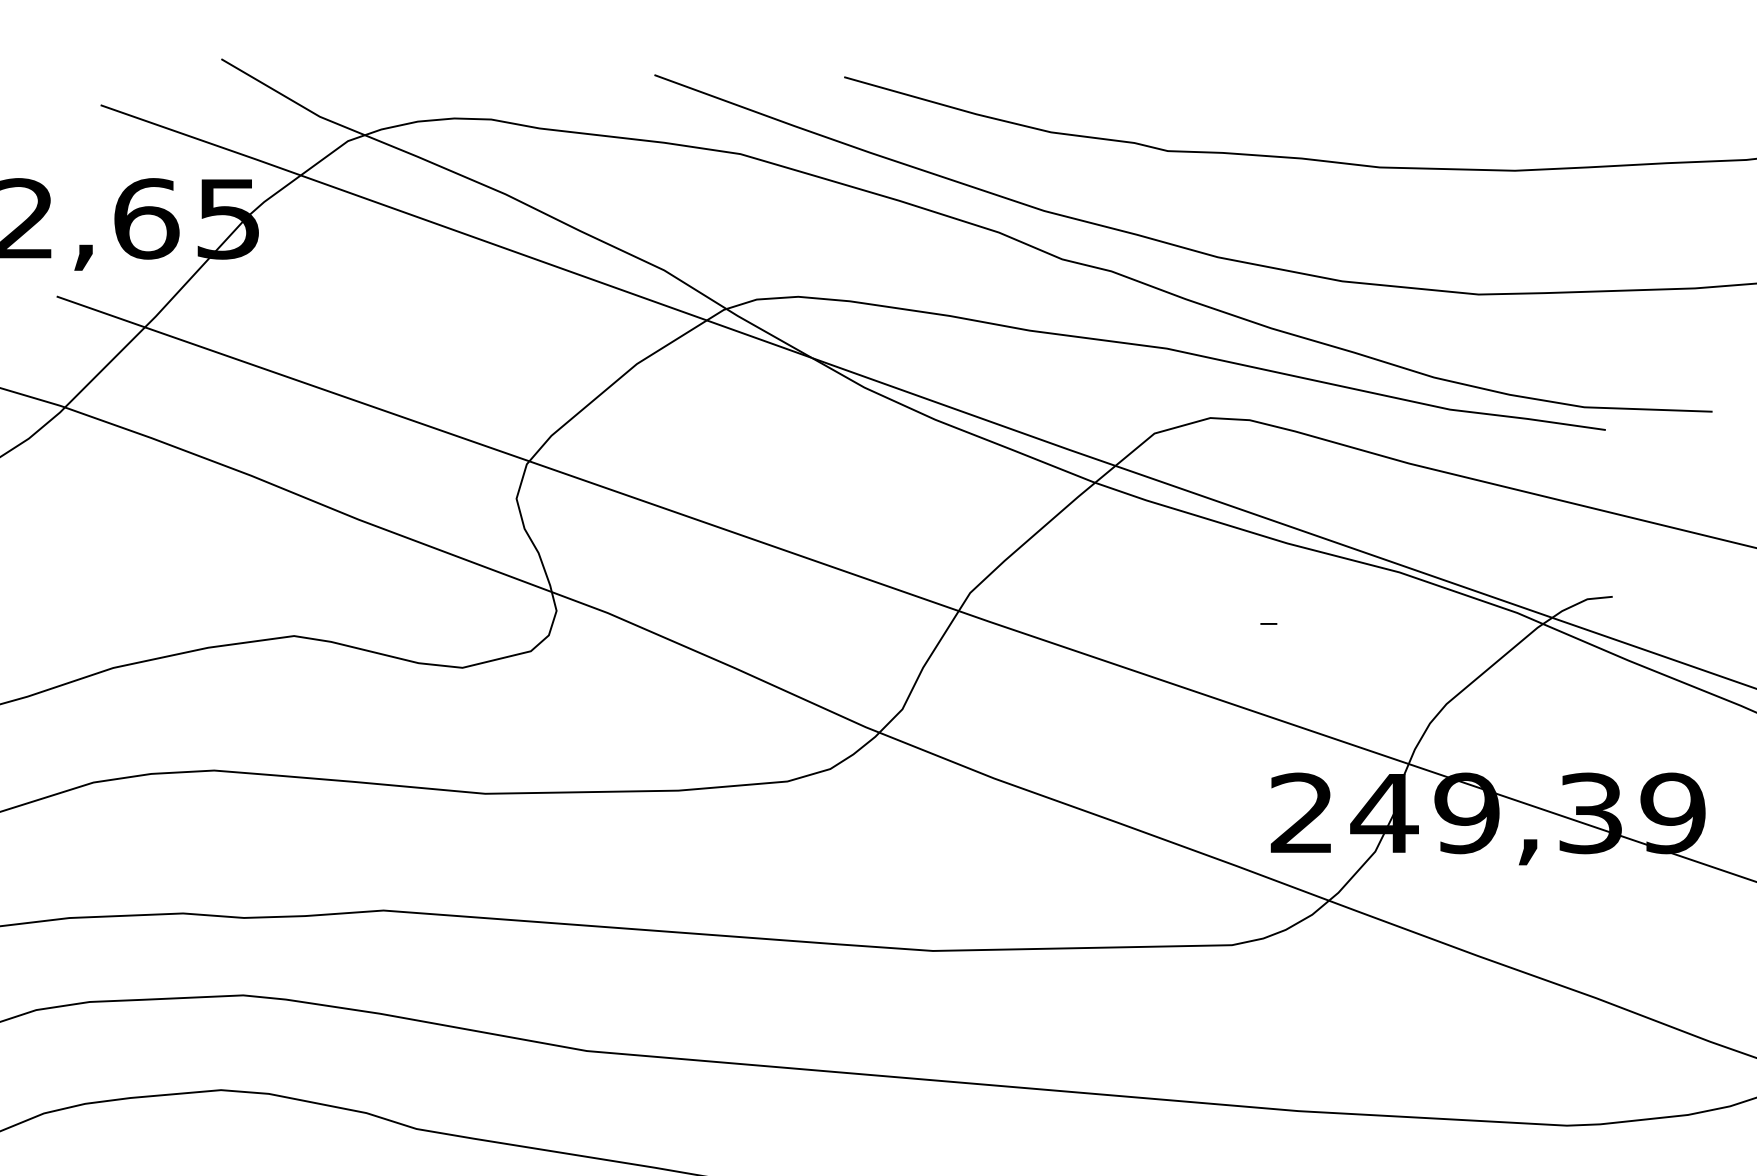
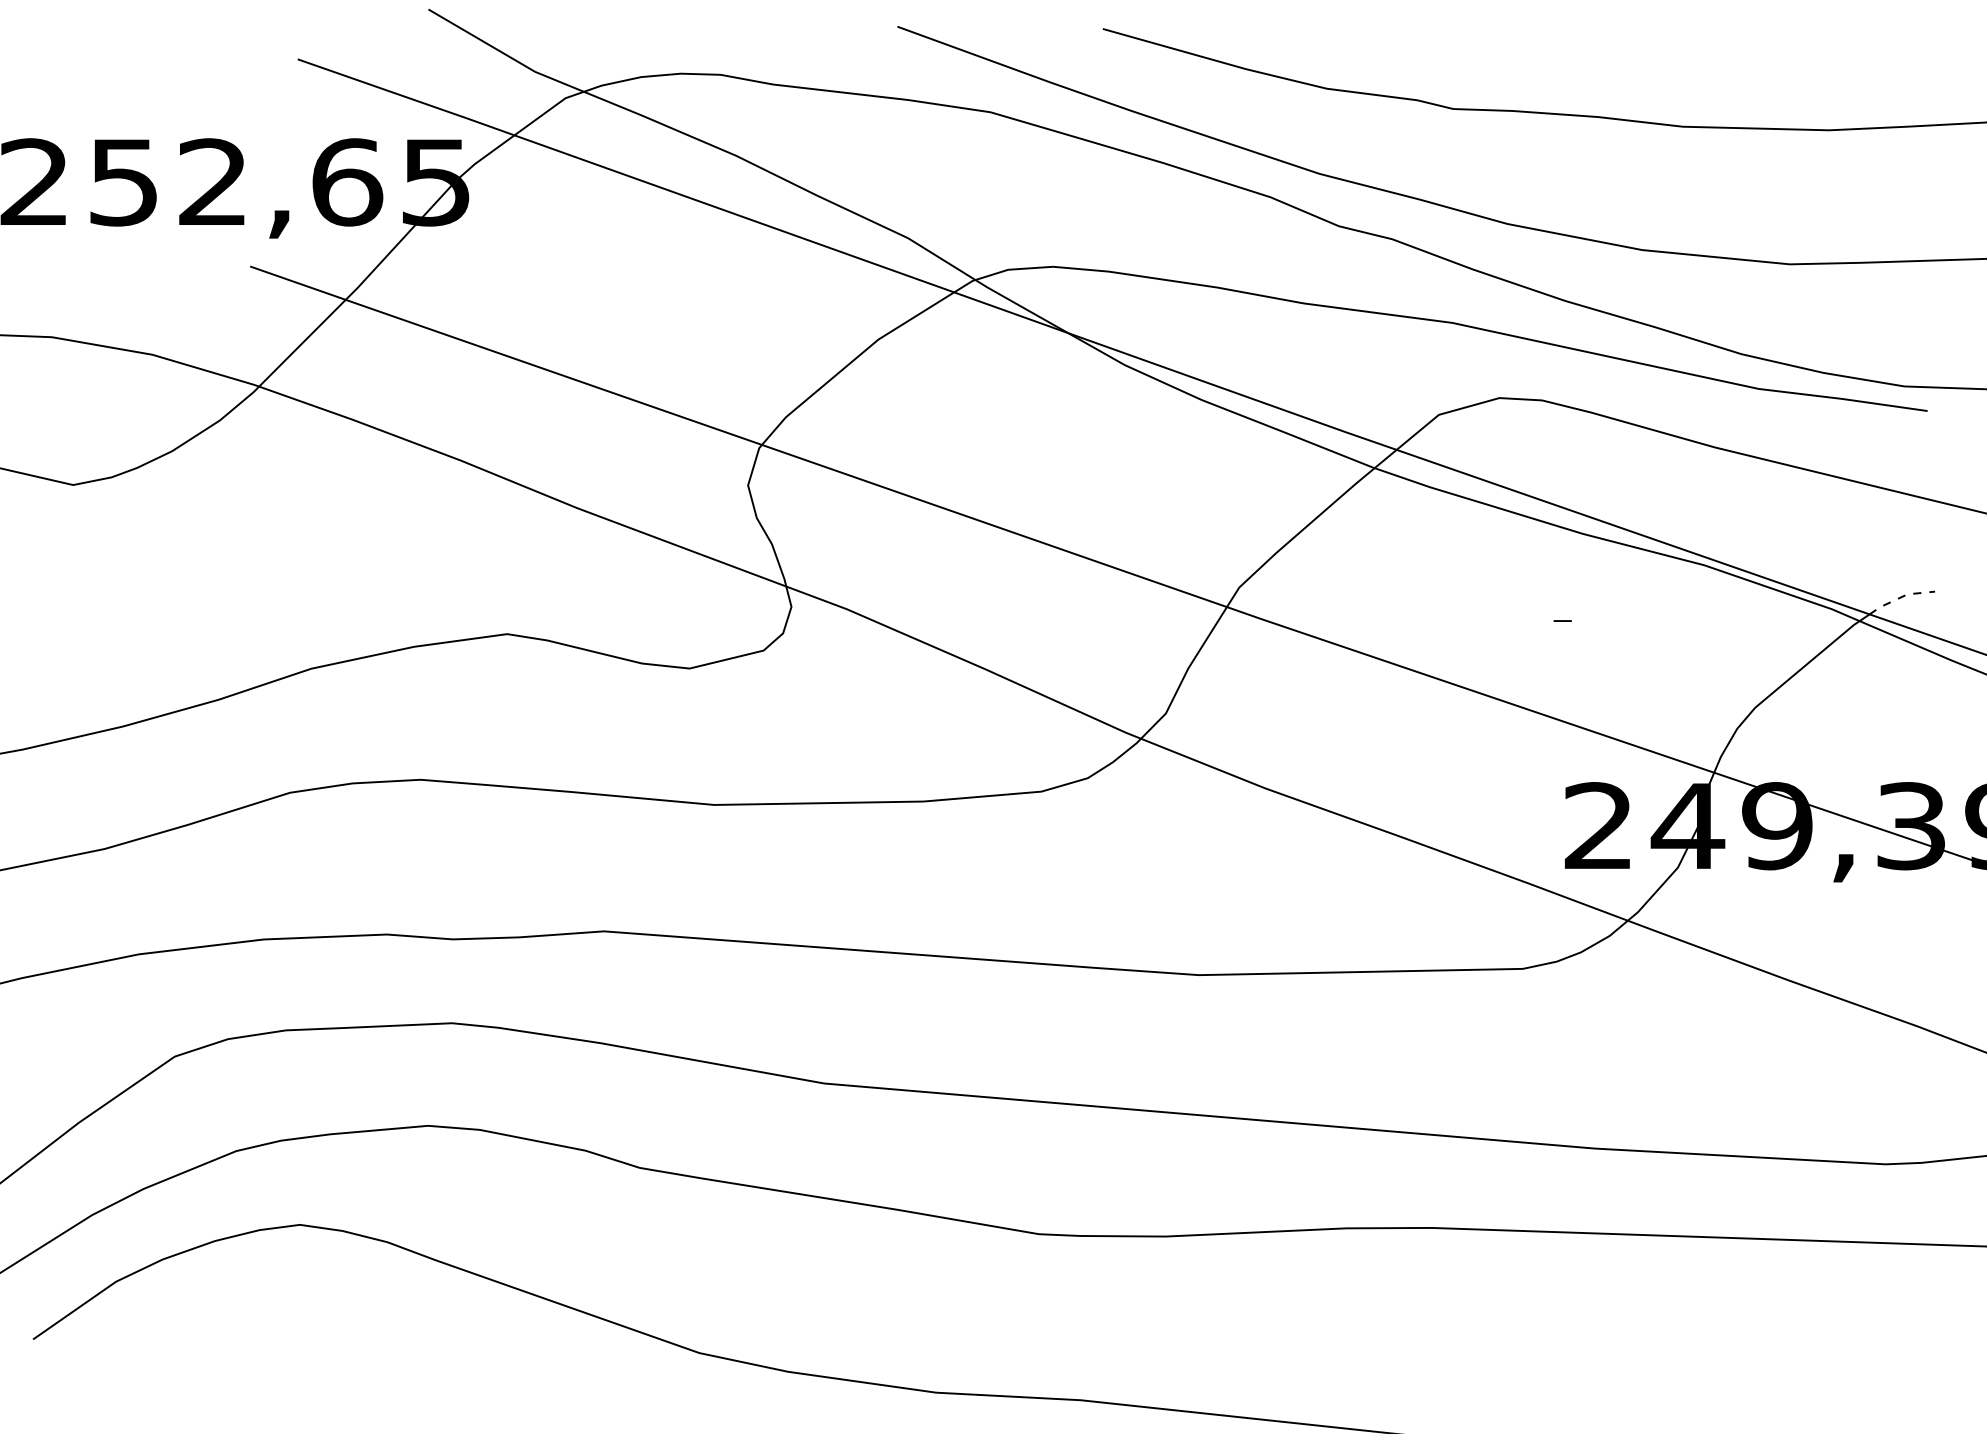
line: (1580, 602) -> (1900, 597), solid -> dashed

